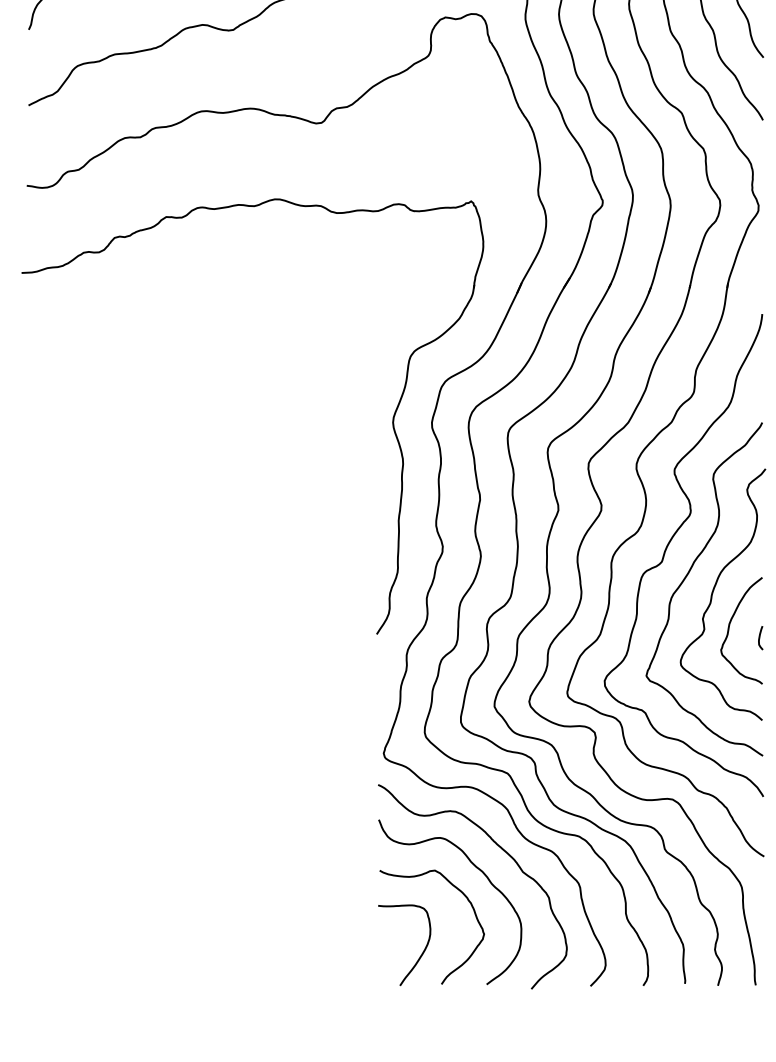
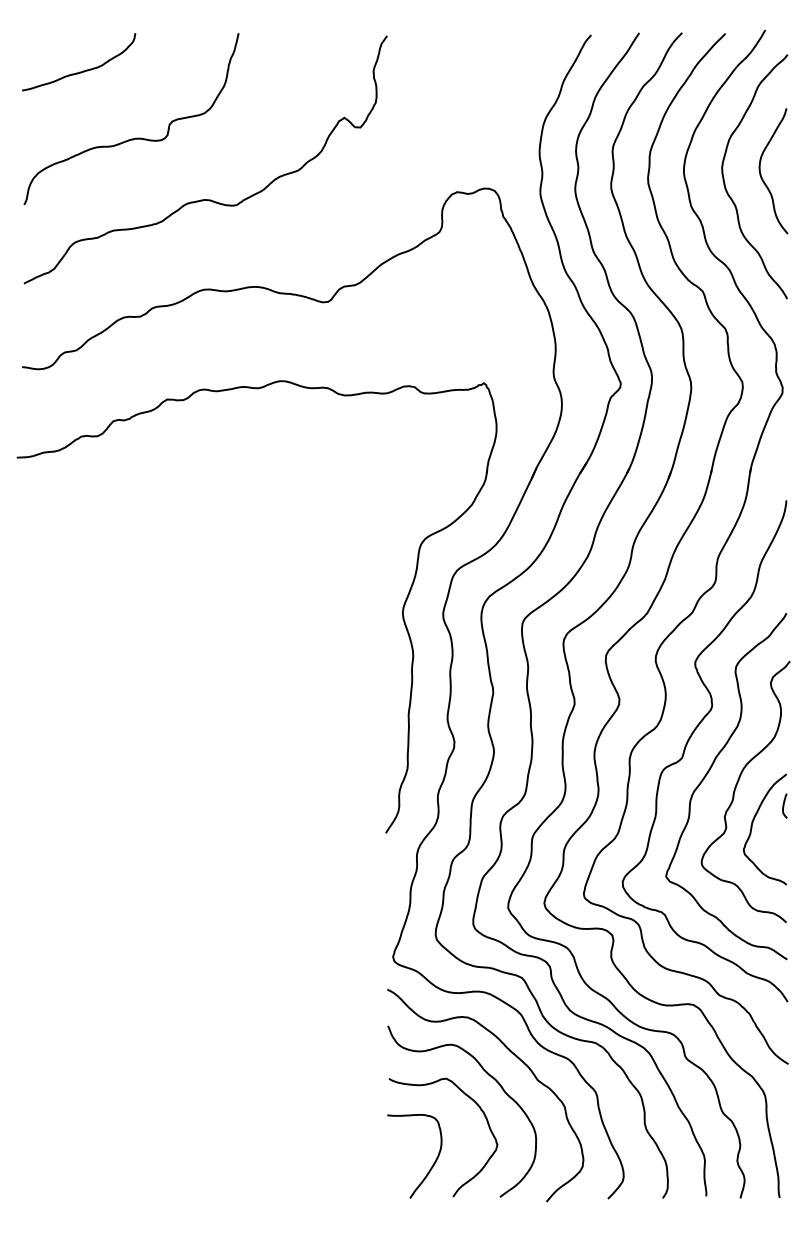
curve: (760, 637) -> (784, 805), moved

